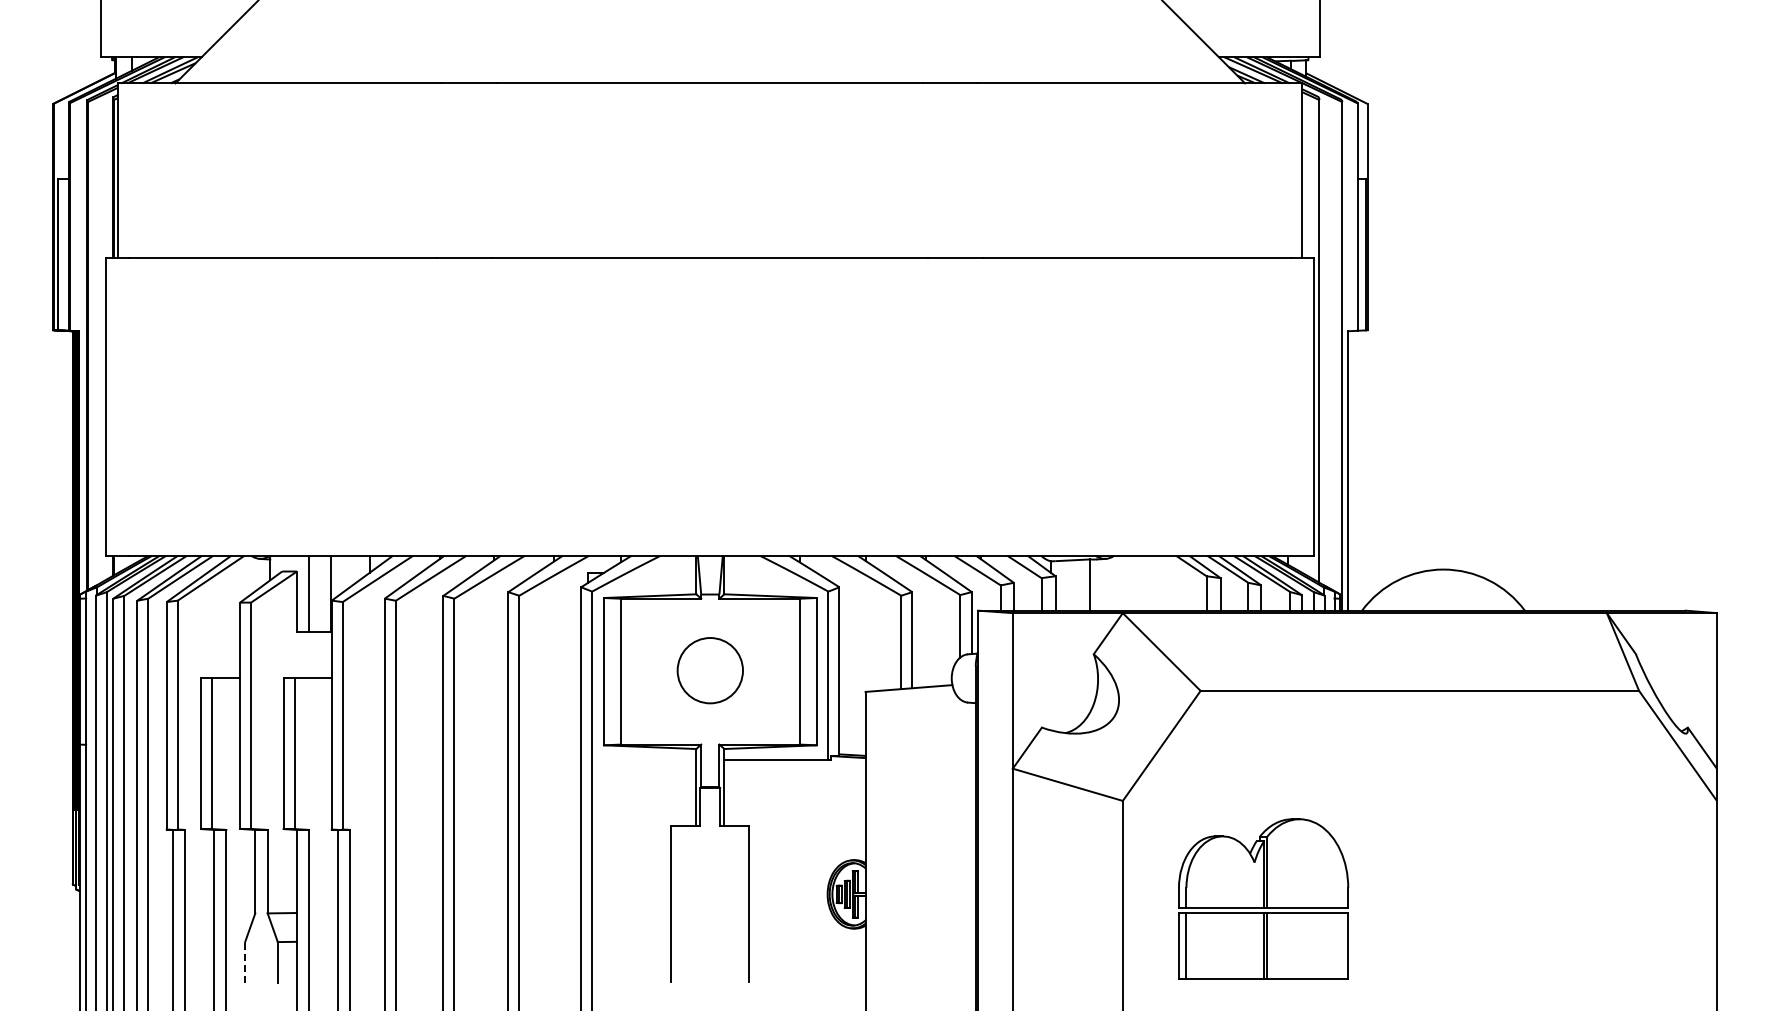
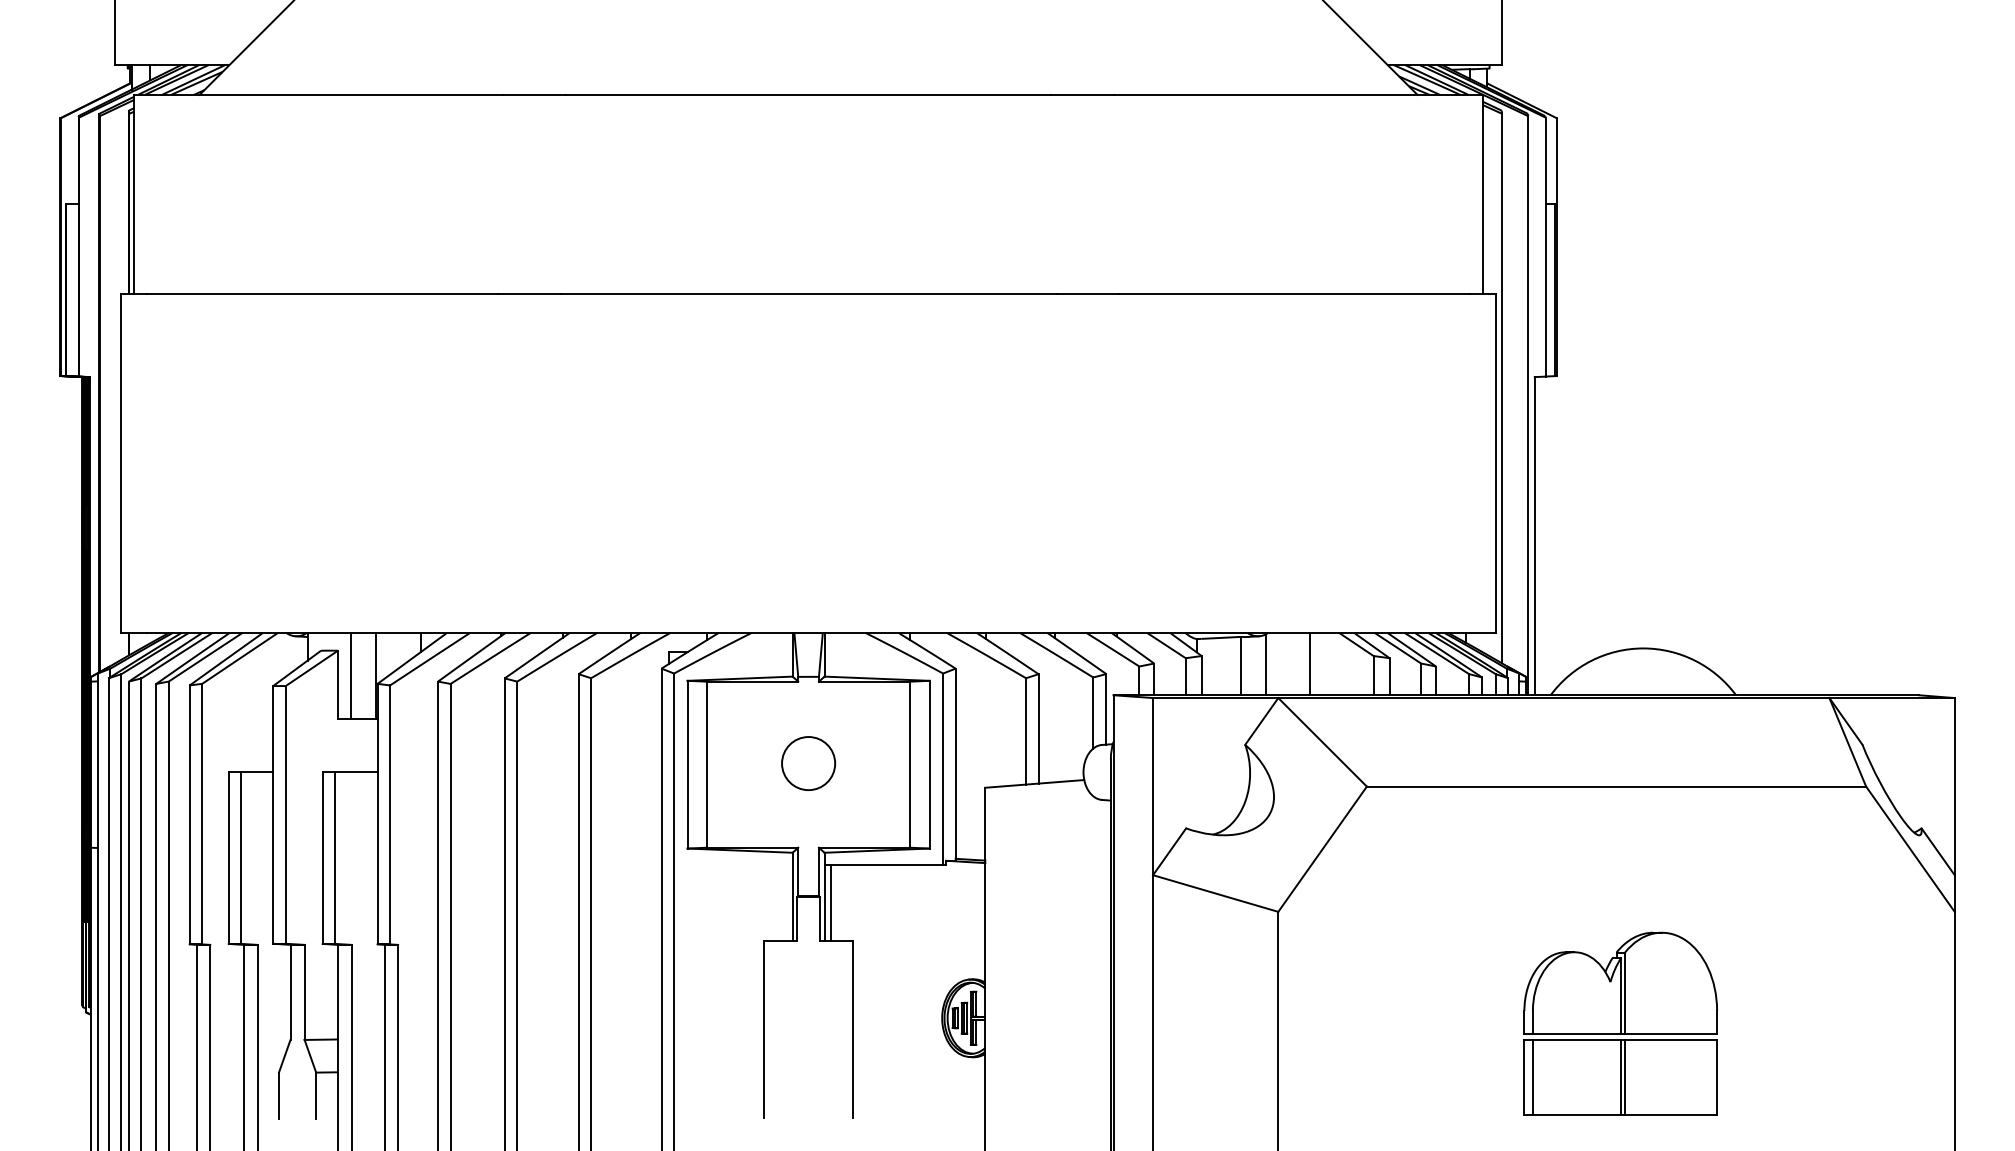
line: (1150, 582) -> (1309, 663), added
line: (1111, 583) -> (1265, 664), added
circle: (709, 670) -> (807, 763), size x0.71
line: (729, 793) -> (830, 903), added
part: (1263, 898) -> (1620, 1022), moved
line: (245, 961) -> (279, 1094), dashed -> solid

